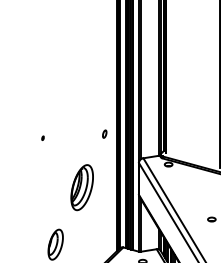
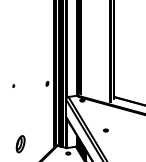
part: (81, 186) -> (34, 112), removed

